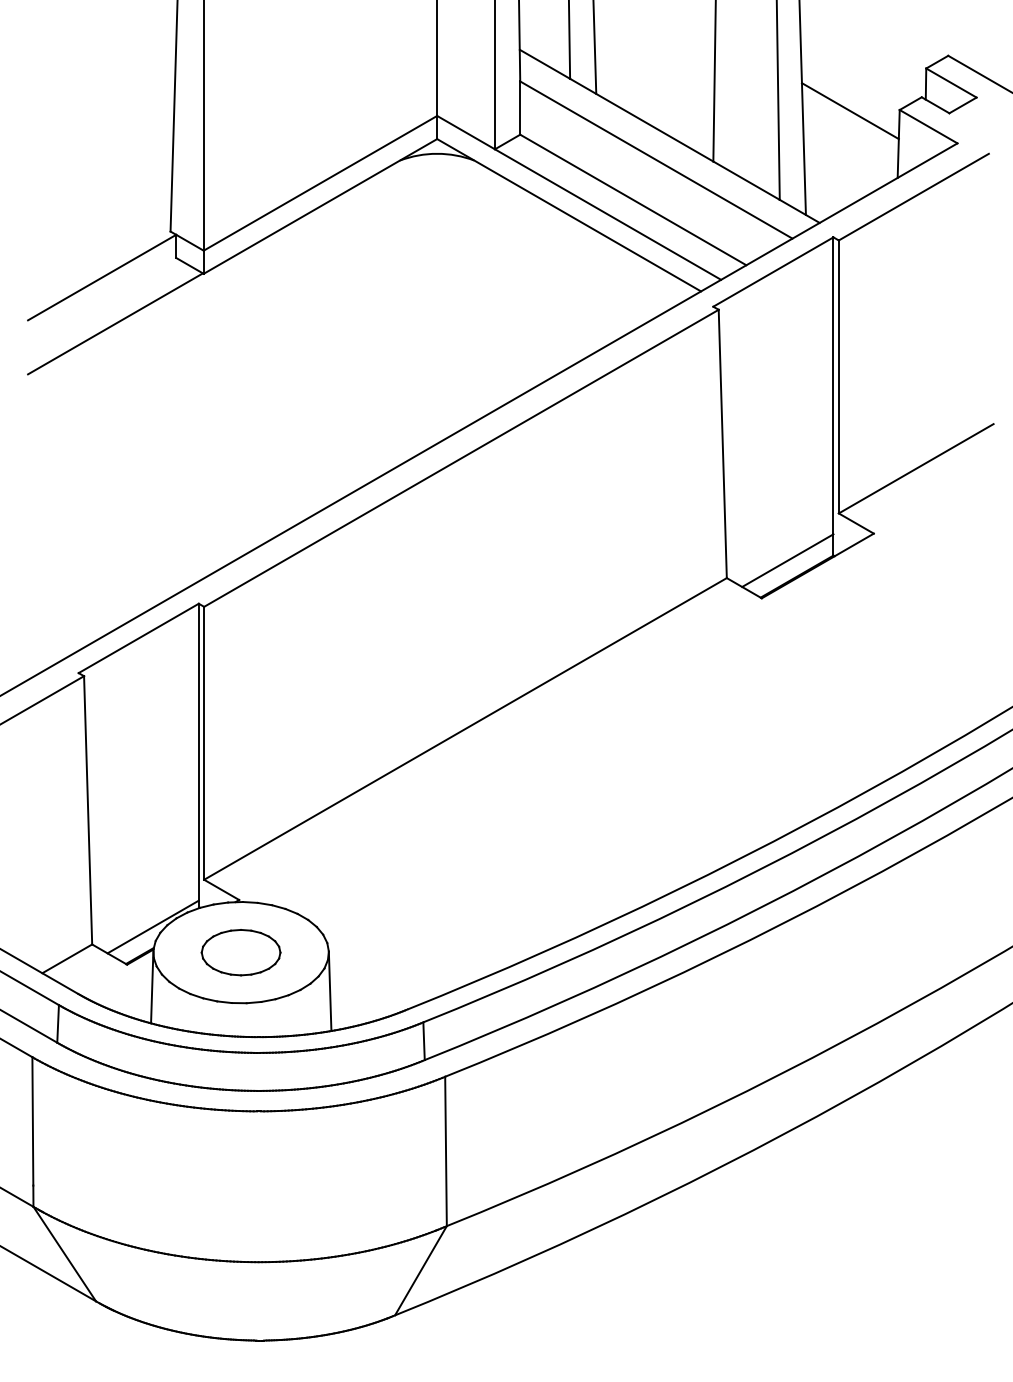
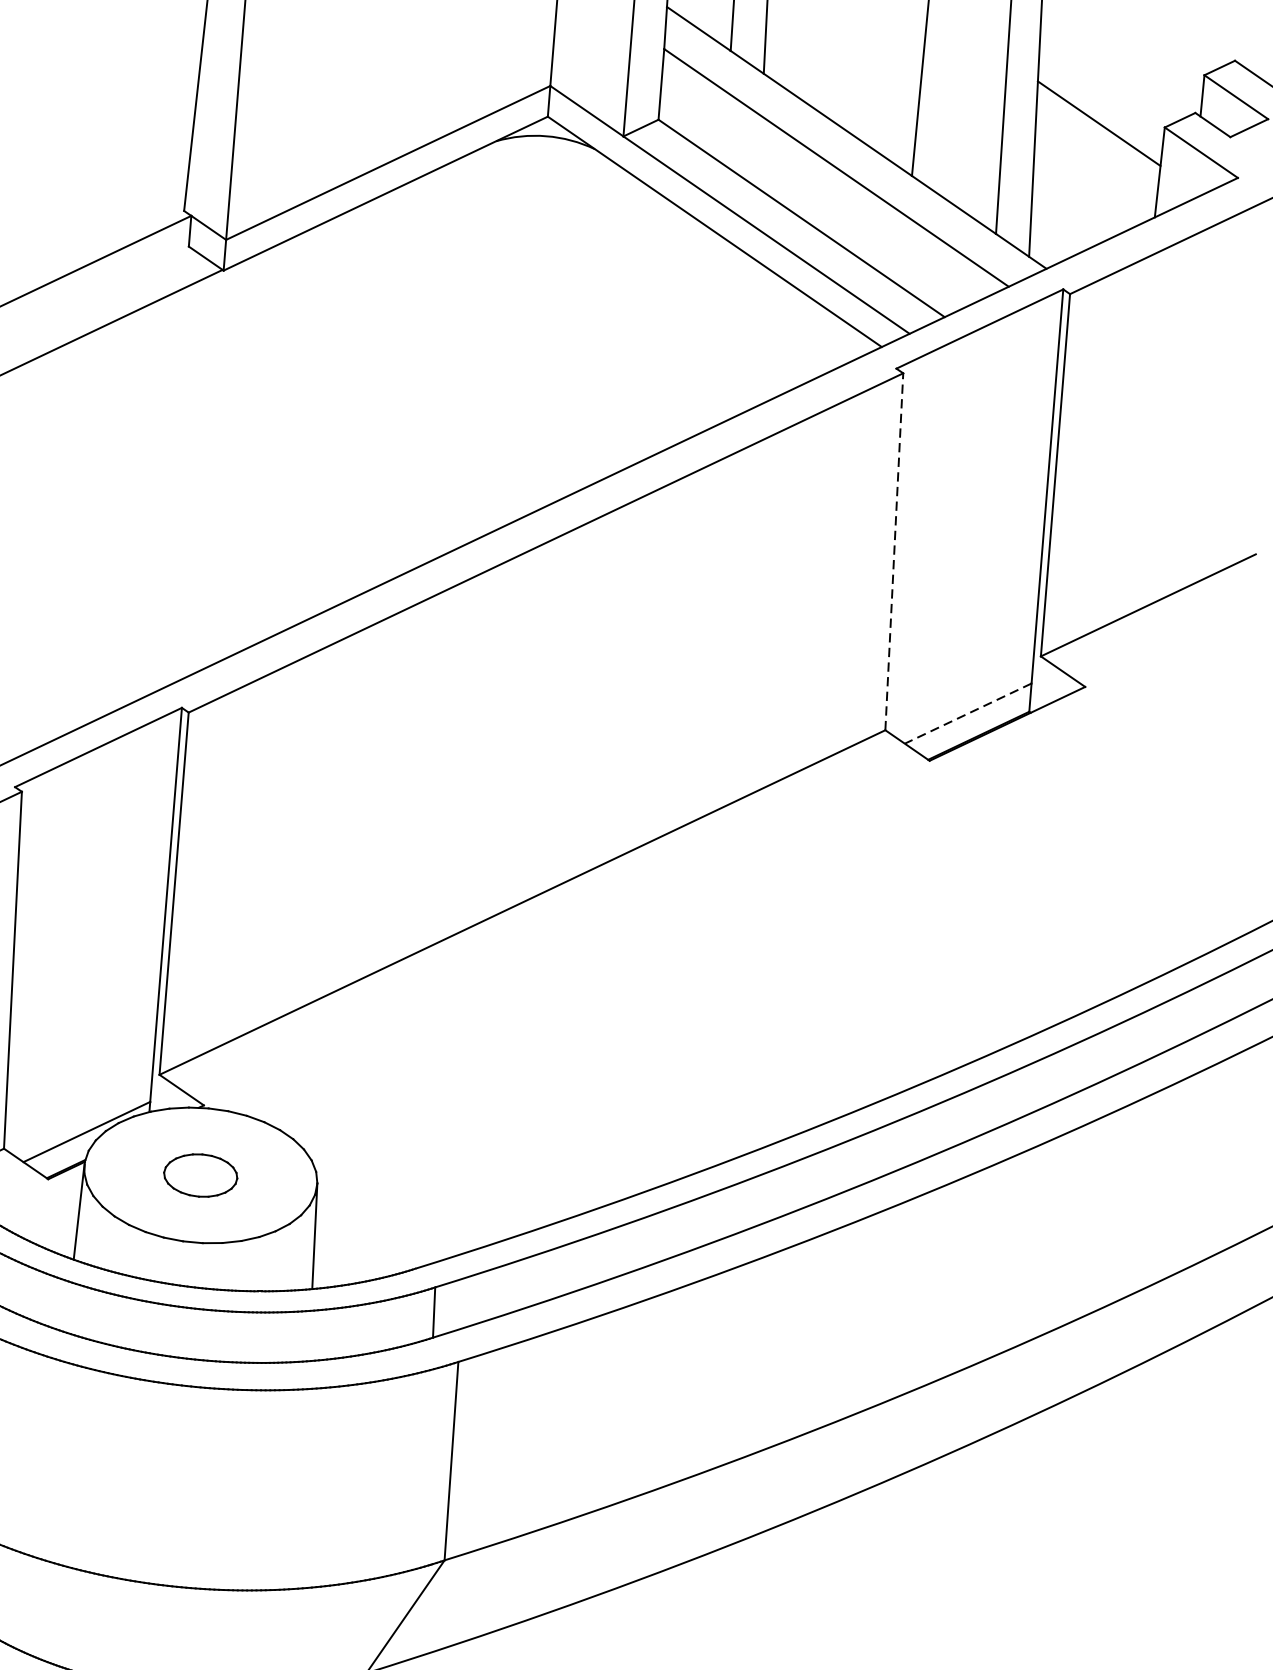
line: (722, 443) -> (894, 551), solid -> dashed
line: (787, 560) -> (967, 713), solid -> dashed
part: (240, 952) -> (199, 1175), size x0.7

